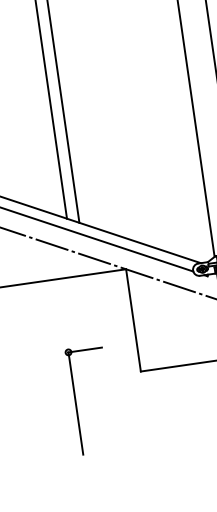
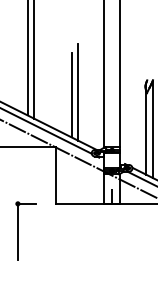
line: (152, 162) -> (78, 91), added
line: (141, 171) -> (71, 95), added
part: (76, 400) -> (18, 230), moved

